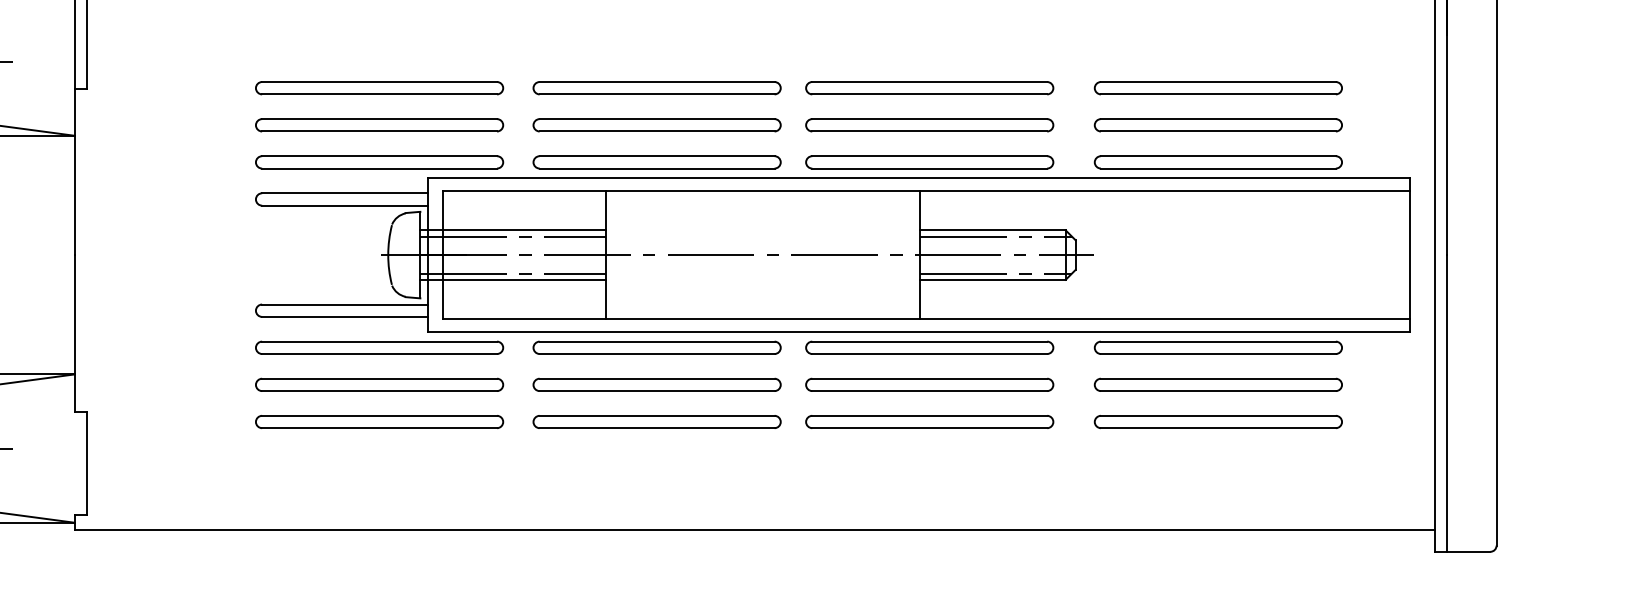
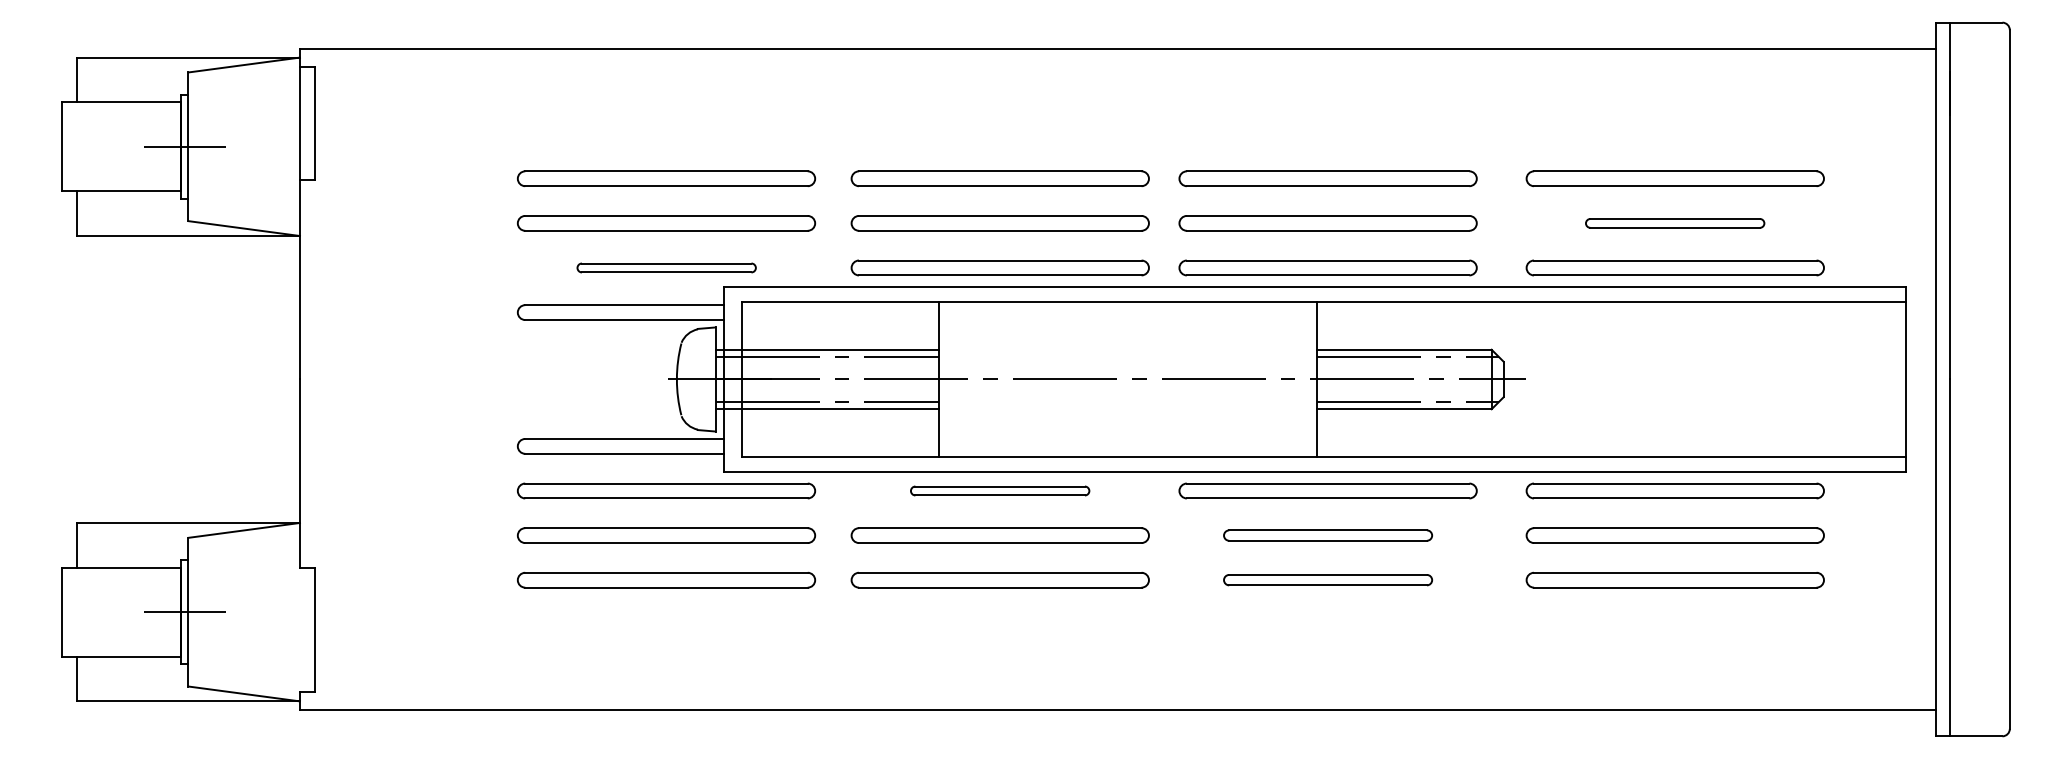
part: (1217, 125) -> (1674, 223), size x0.6
part: (379, 161) -> (666, 267), size x0.6
part: (656, 347) -> (999, 490), size x0.6
part: (929, 384) -> (1327, 535), size x0.7
part: (929, 421) -> (1327, 579), size x0.7

